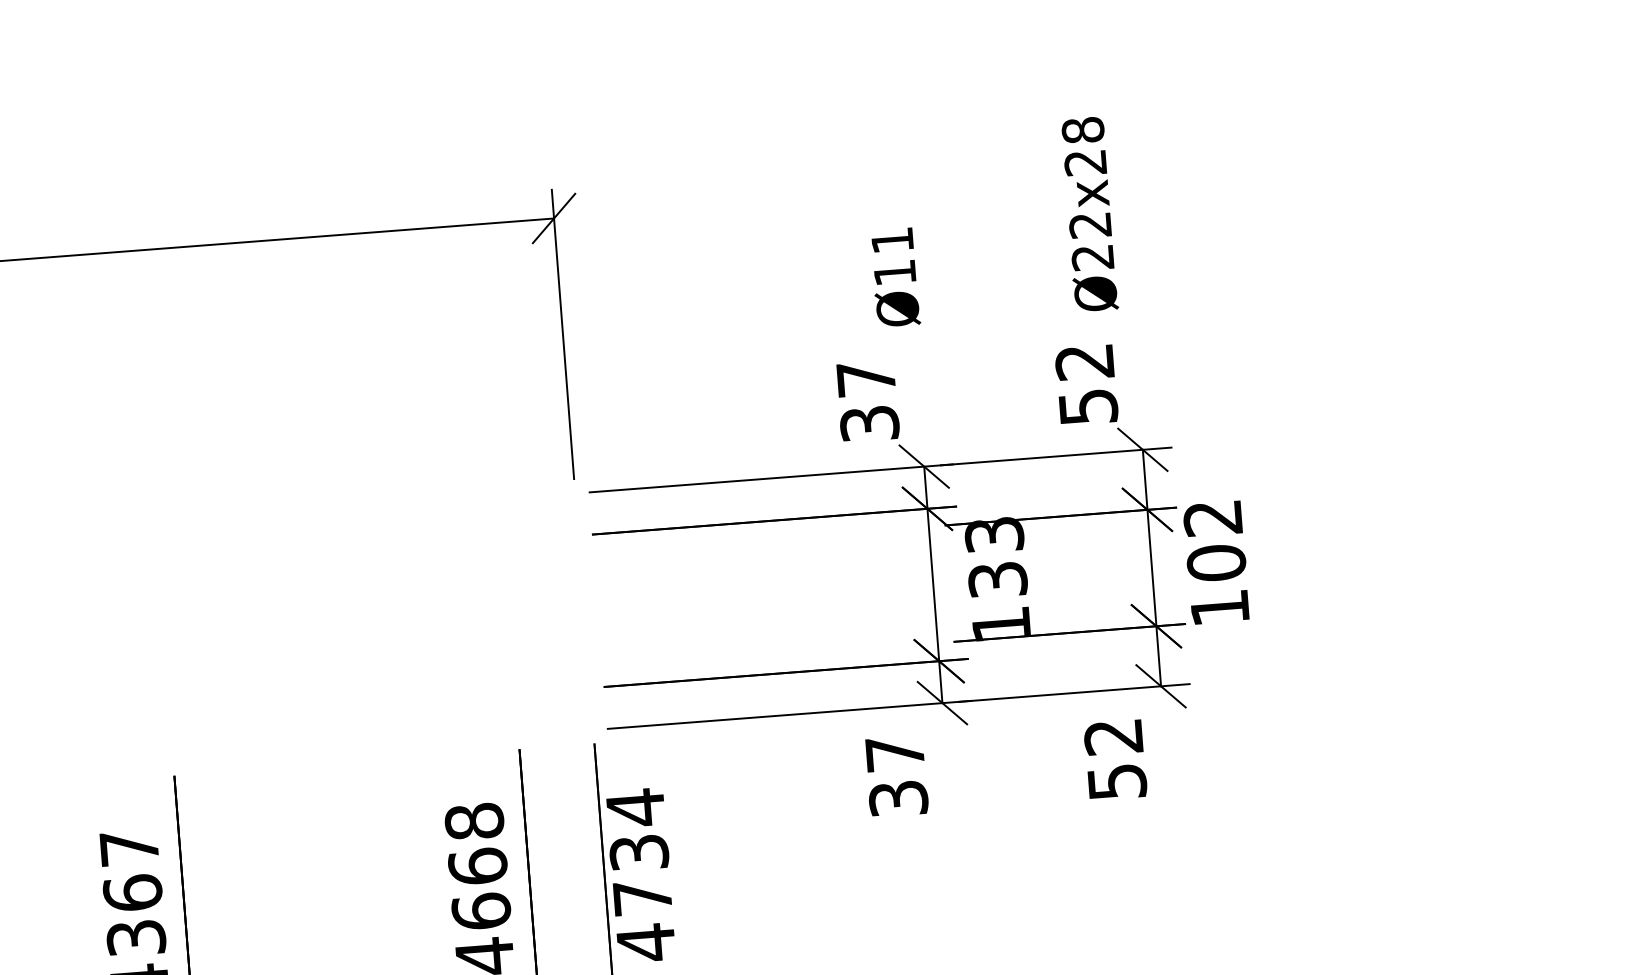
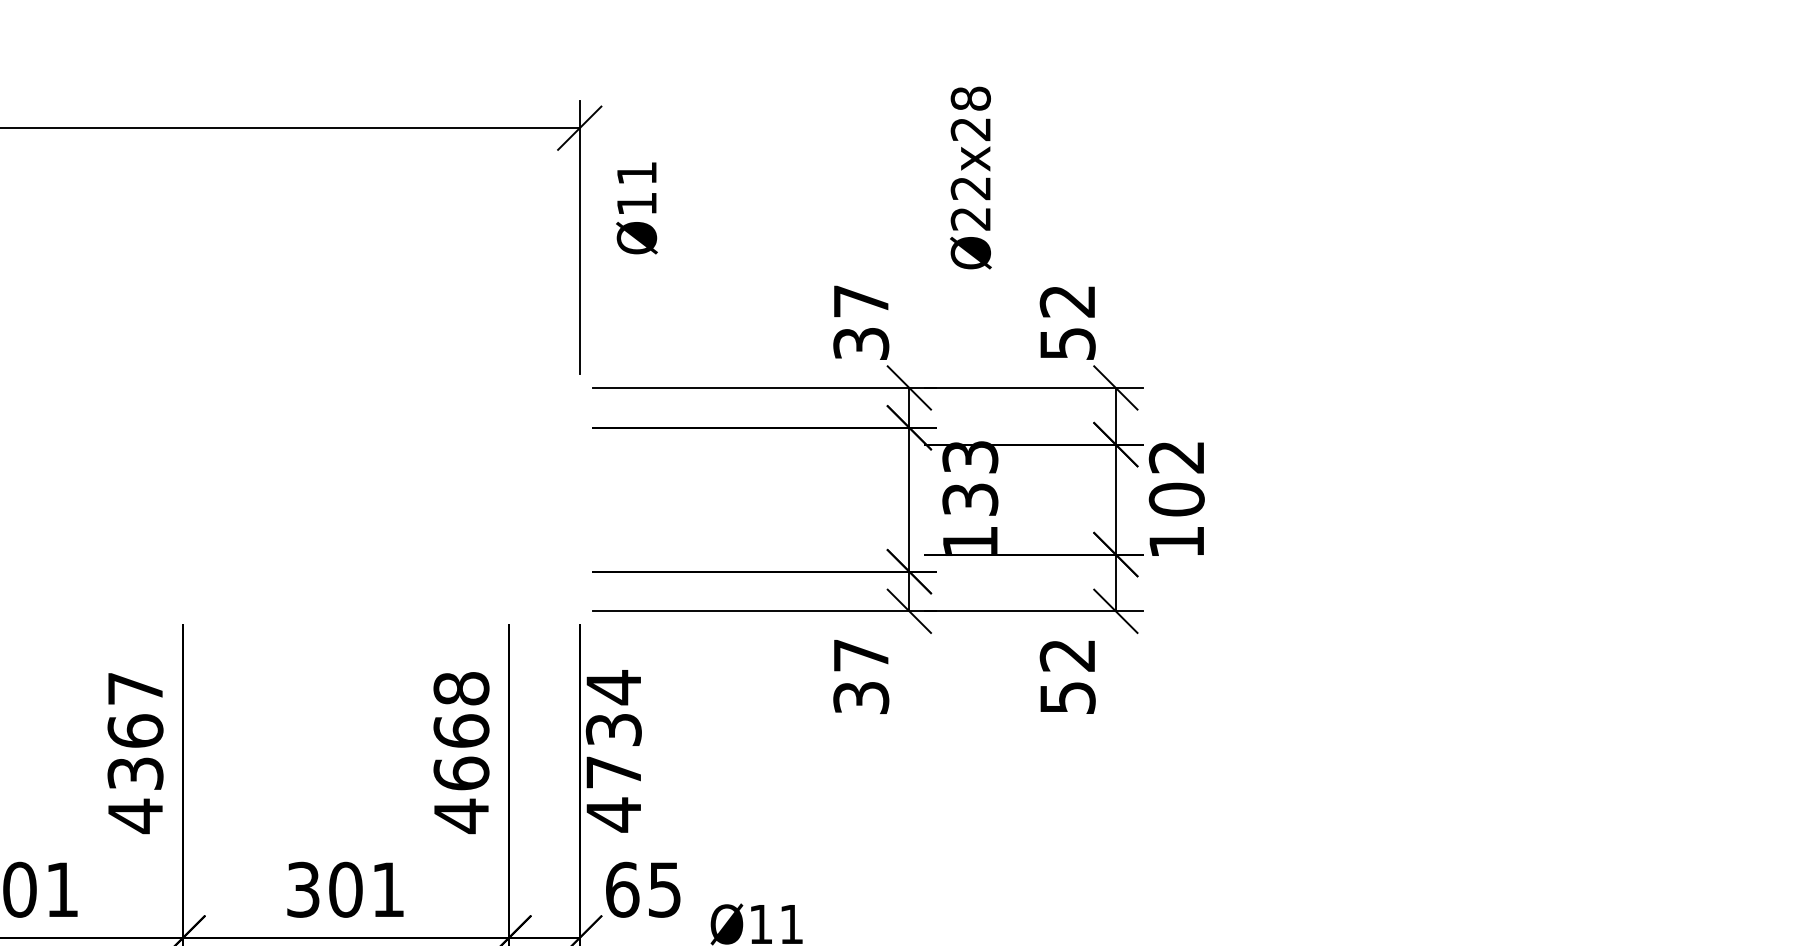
text: (1089, 213) -> (970, 177), moved
text: (894, 277) -> (636, 208), moved

